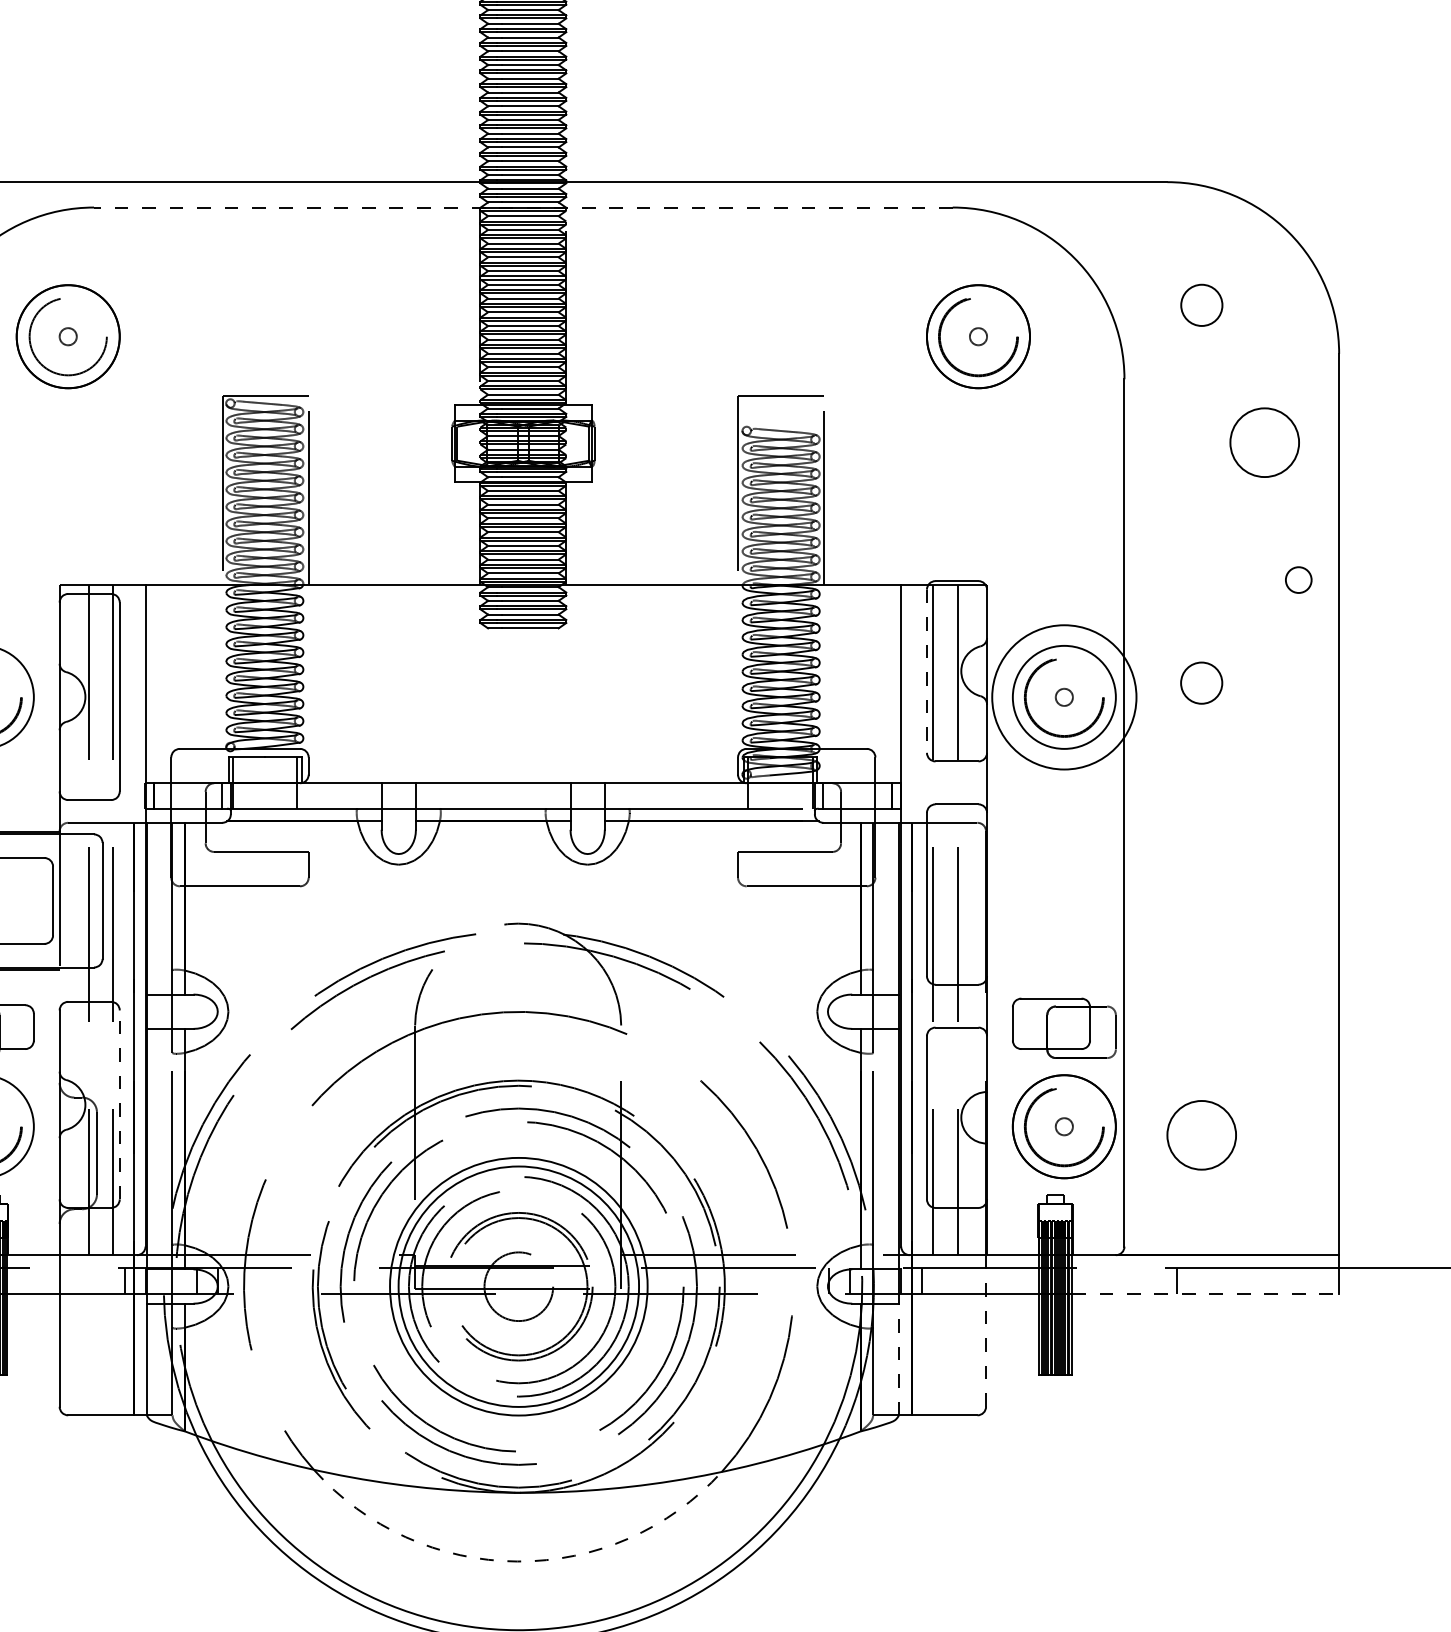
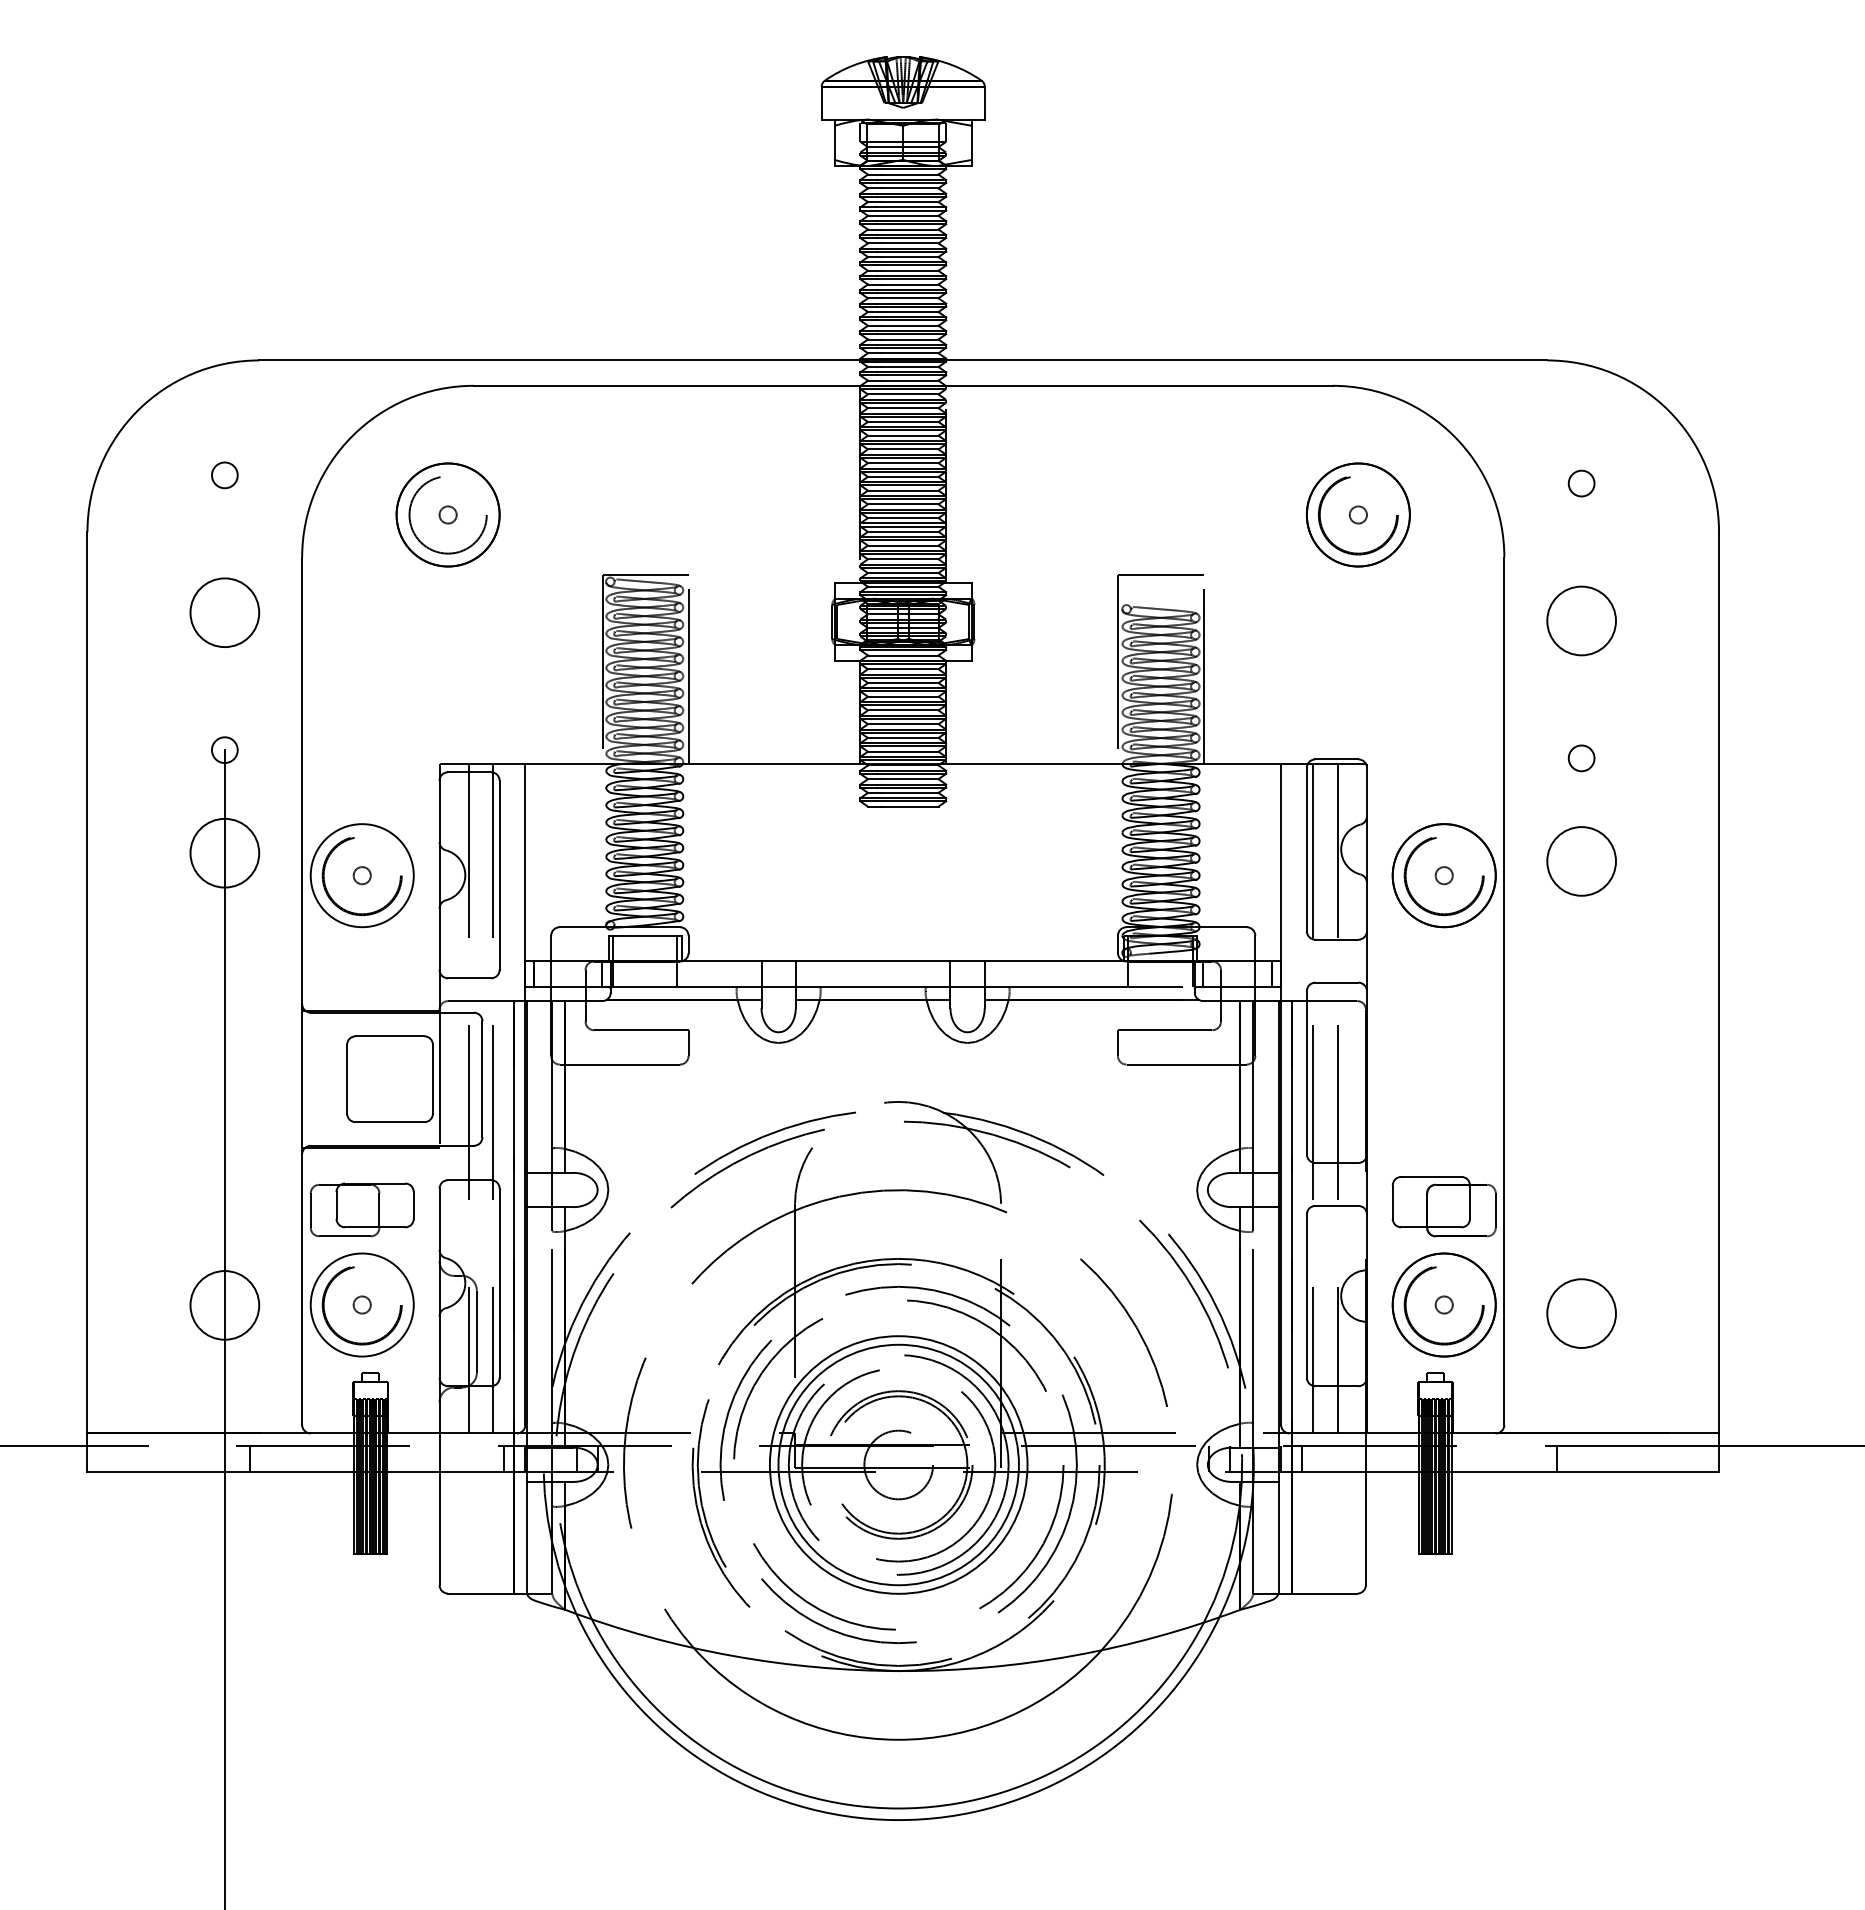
line: (522, 207) -> (902, 385), dashed -> solid
circle: (1201, 305) -> (1581, 483), size x0.62
circle: (1264, 442) -> (1581, 620), moved
circle: (1298, 580) -> (1581, 758), moved
line: (926, 671) -> (1306, 849), dashed -> solid
circle: (1201, 683) -> (1581, 861), size x1.67
circle: (1063, 697) -> (1443, 875), size x0.71
line: (119, 1104) -> (499, 1282), dashed -> solid
line: (1205, 1293) -> (1585, 1471), dashed -> solid
line: (985, 1331) -> (1365, 1509), dashed -> solid
line: (898, 1359) -> (1278, 1537), dashed -> solid
arc: (517, 1561) -> (897, 1739), dashed -> solid

